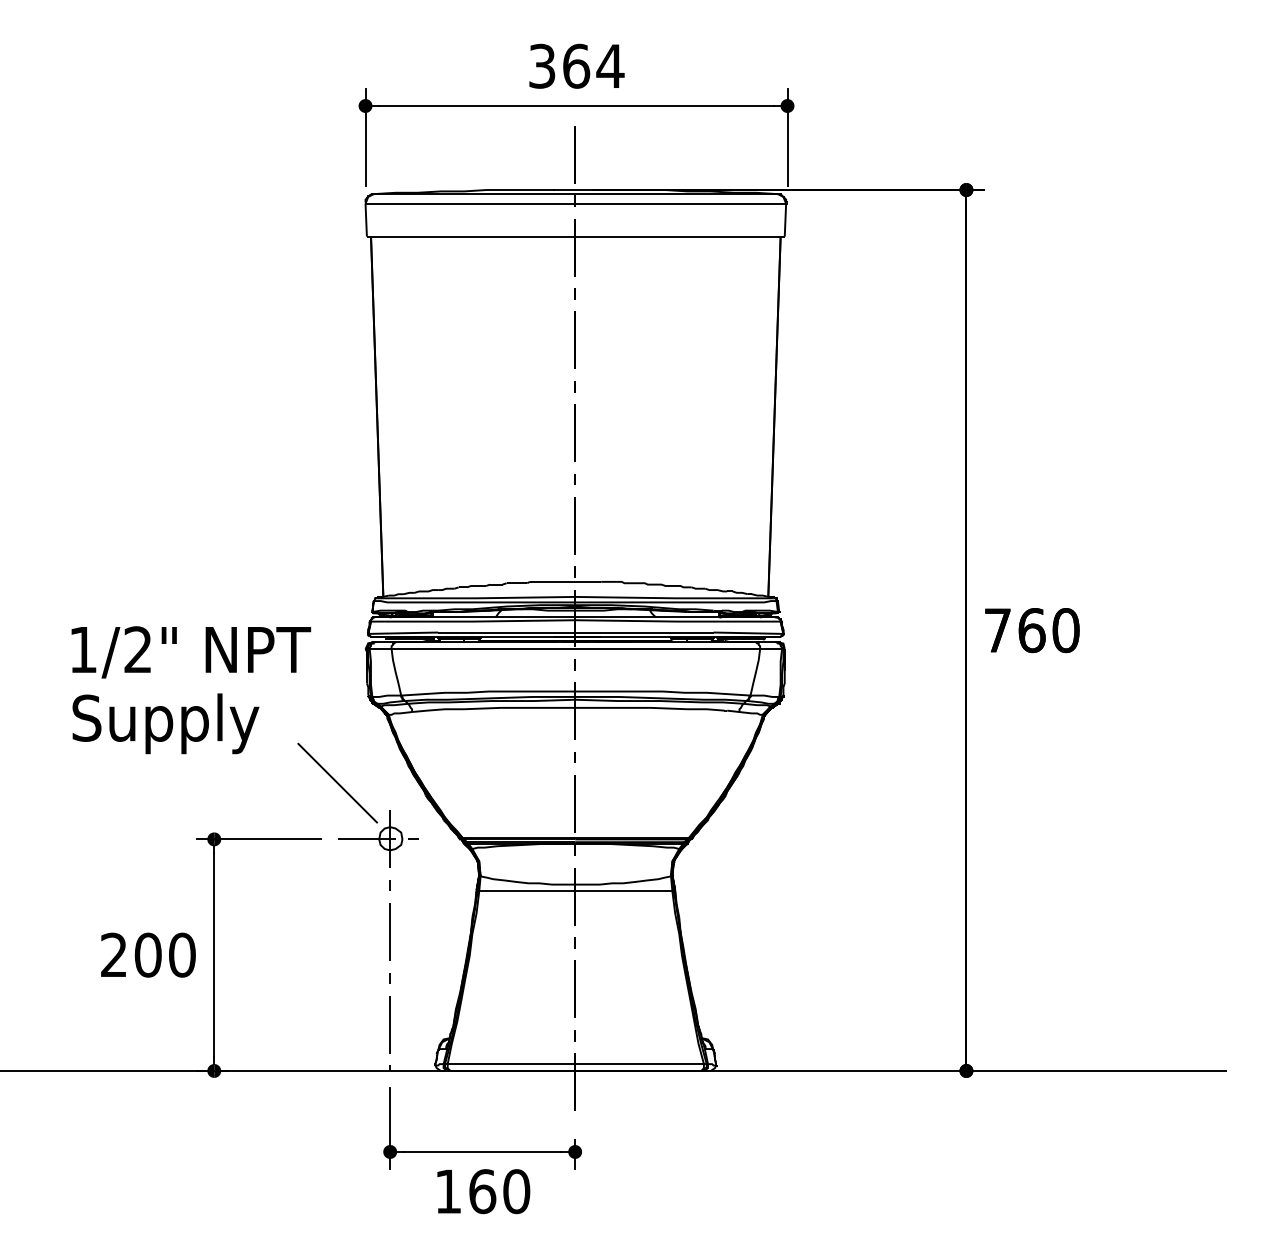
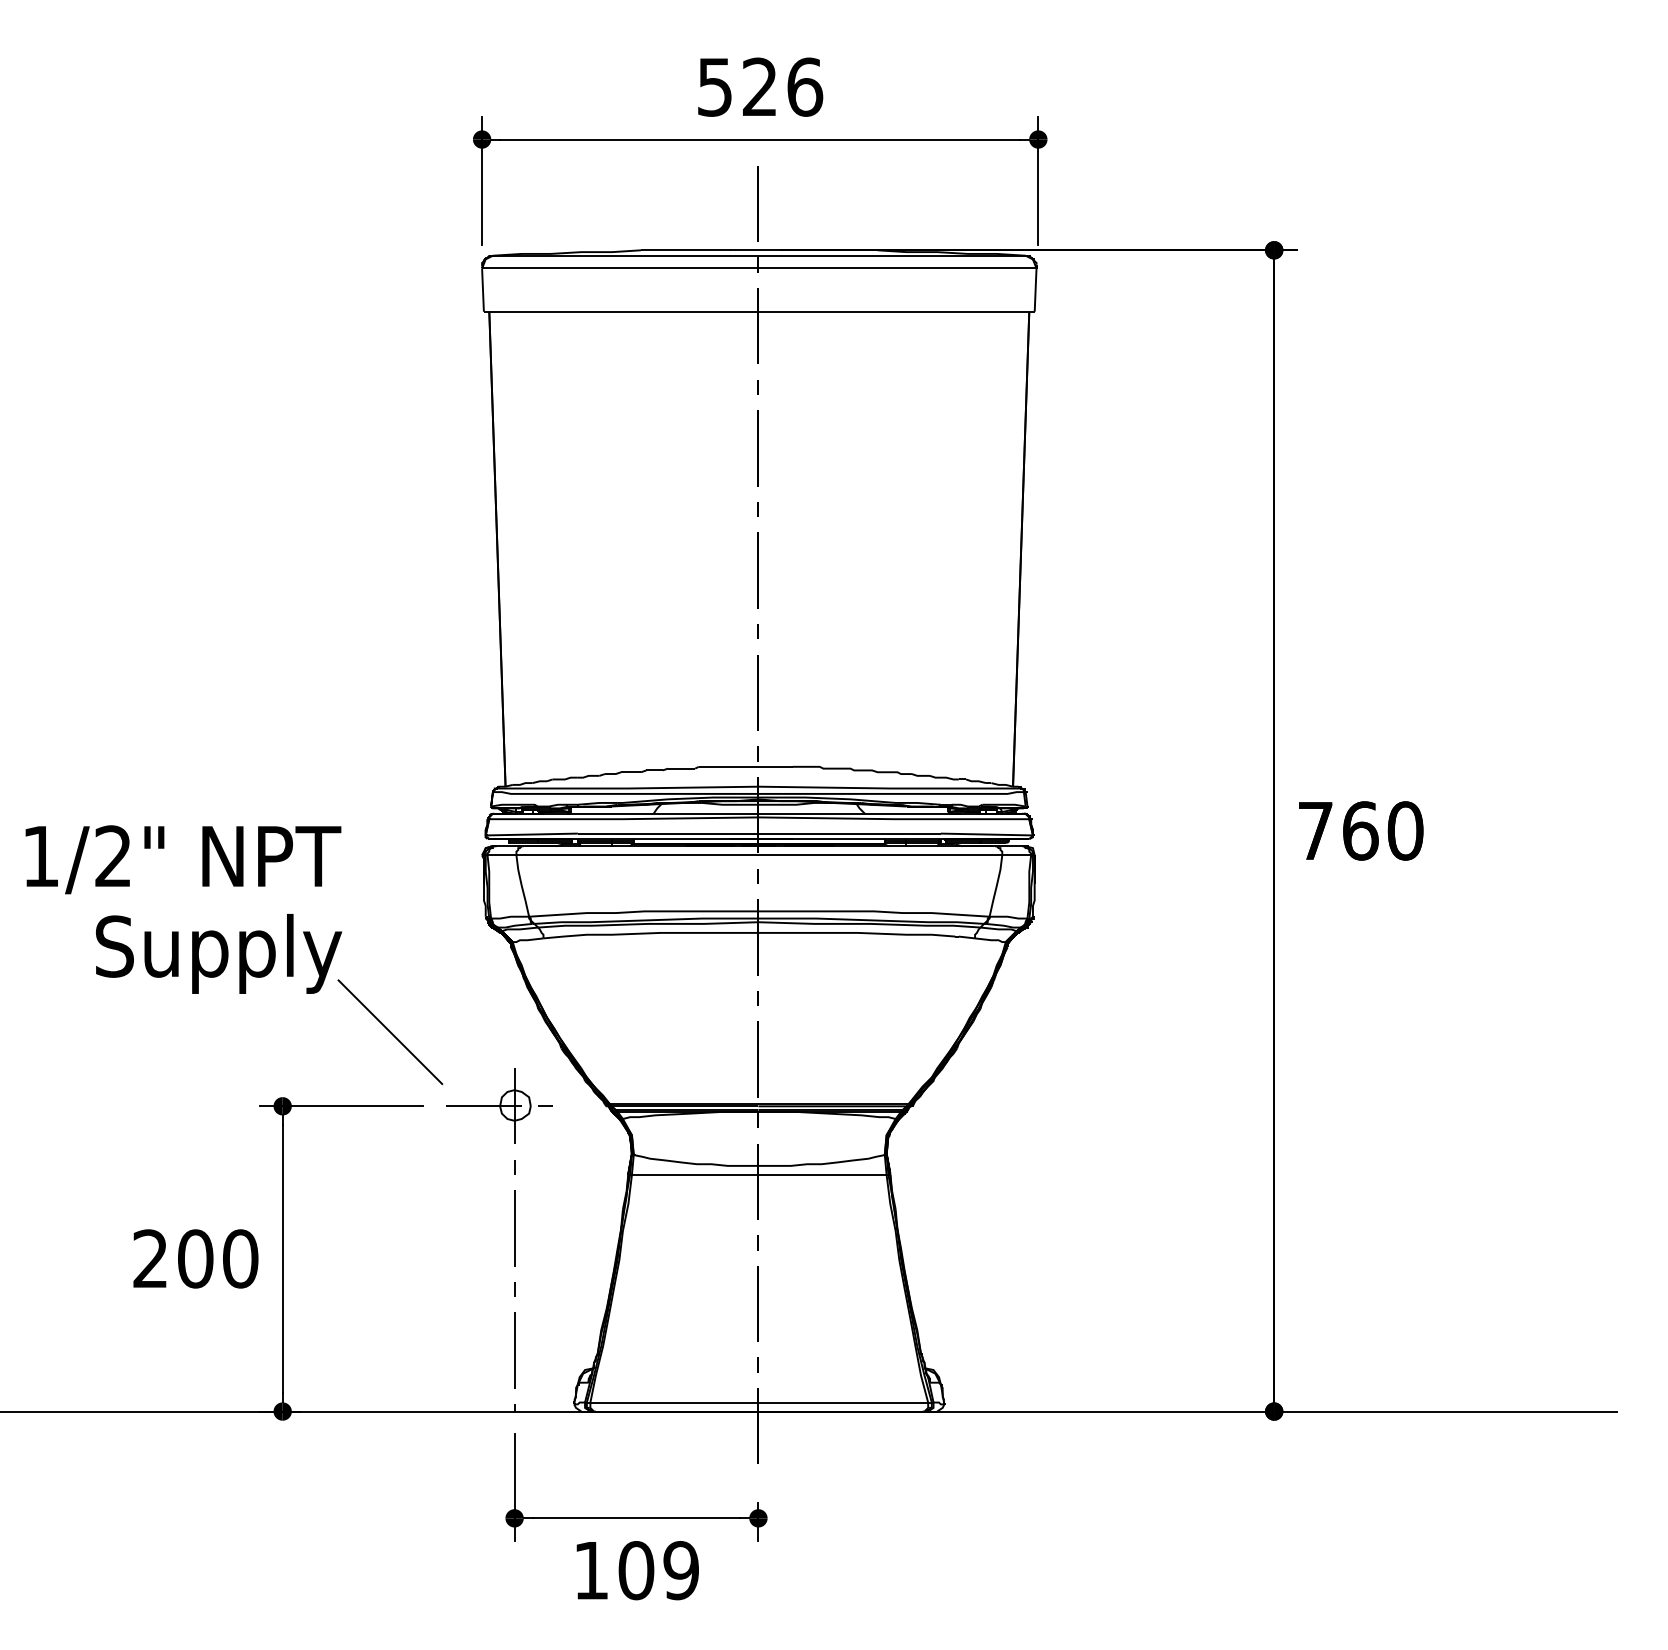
text: (576, 65) -> (760, 86), 364 -> 526
text: (191, 652) -> (183, 859), moved
line: (337, 783) -> (390, 1032), moved
text: (499, 1191) -> (658, 1570), 160 -> 109

